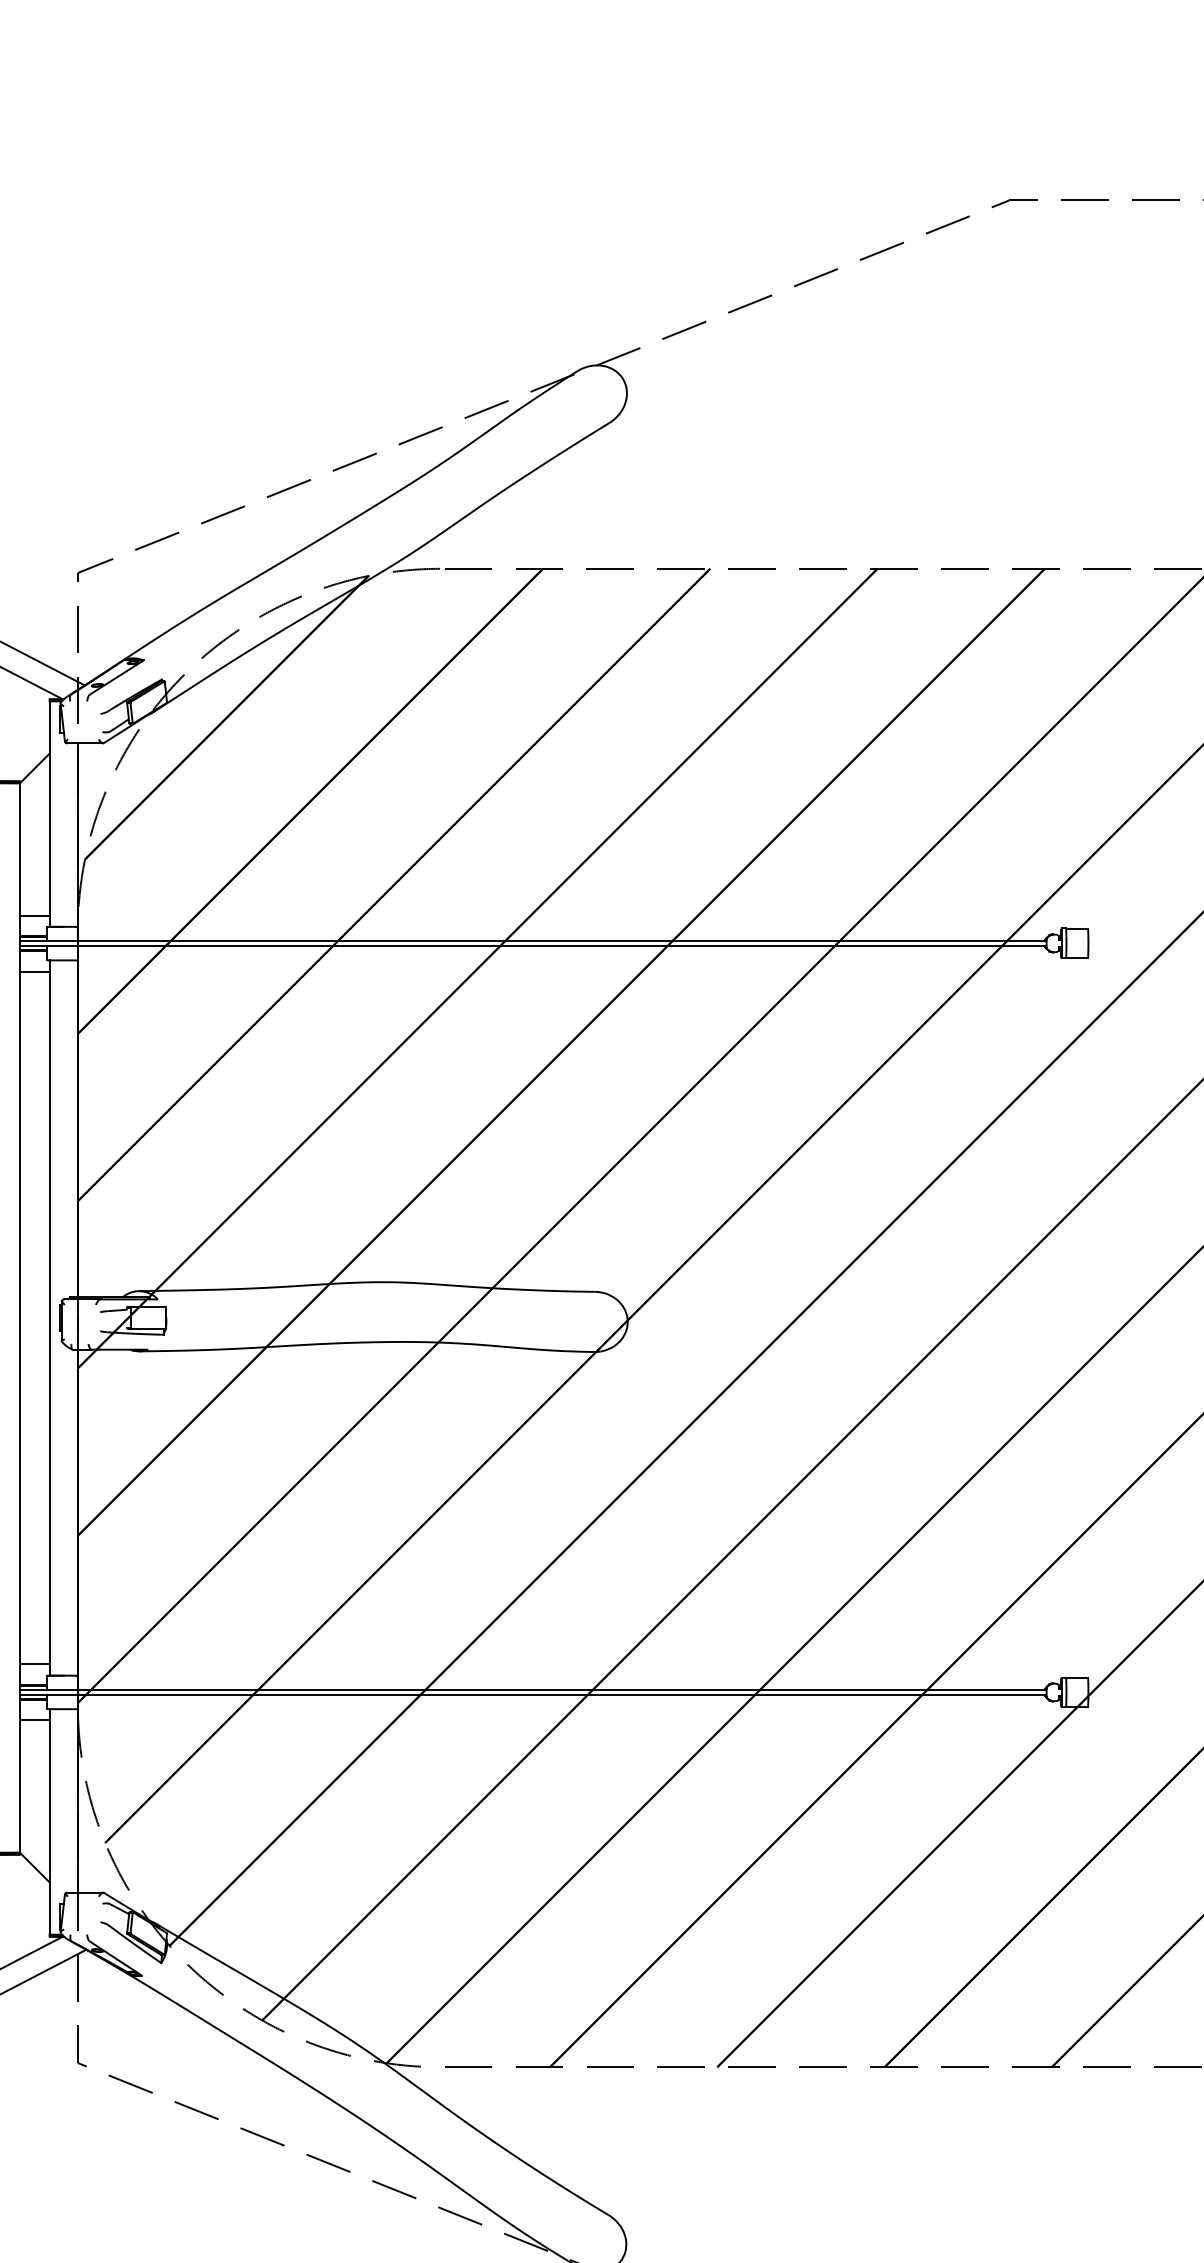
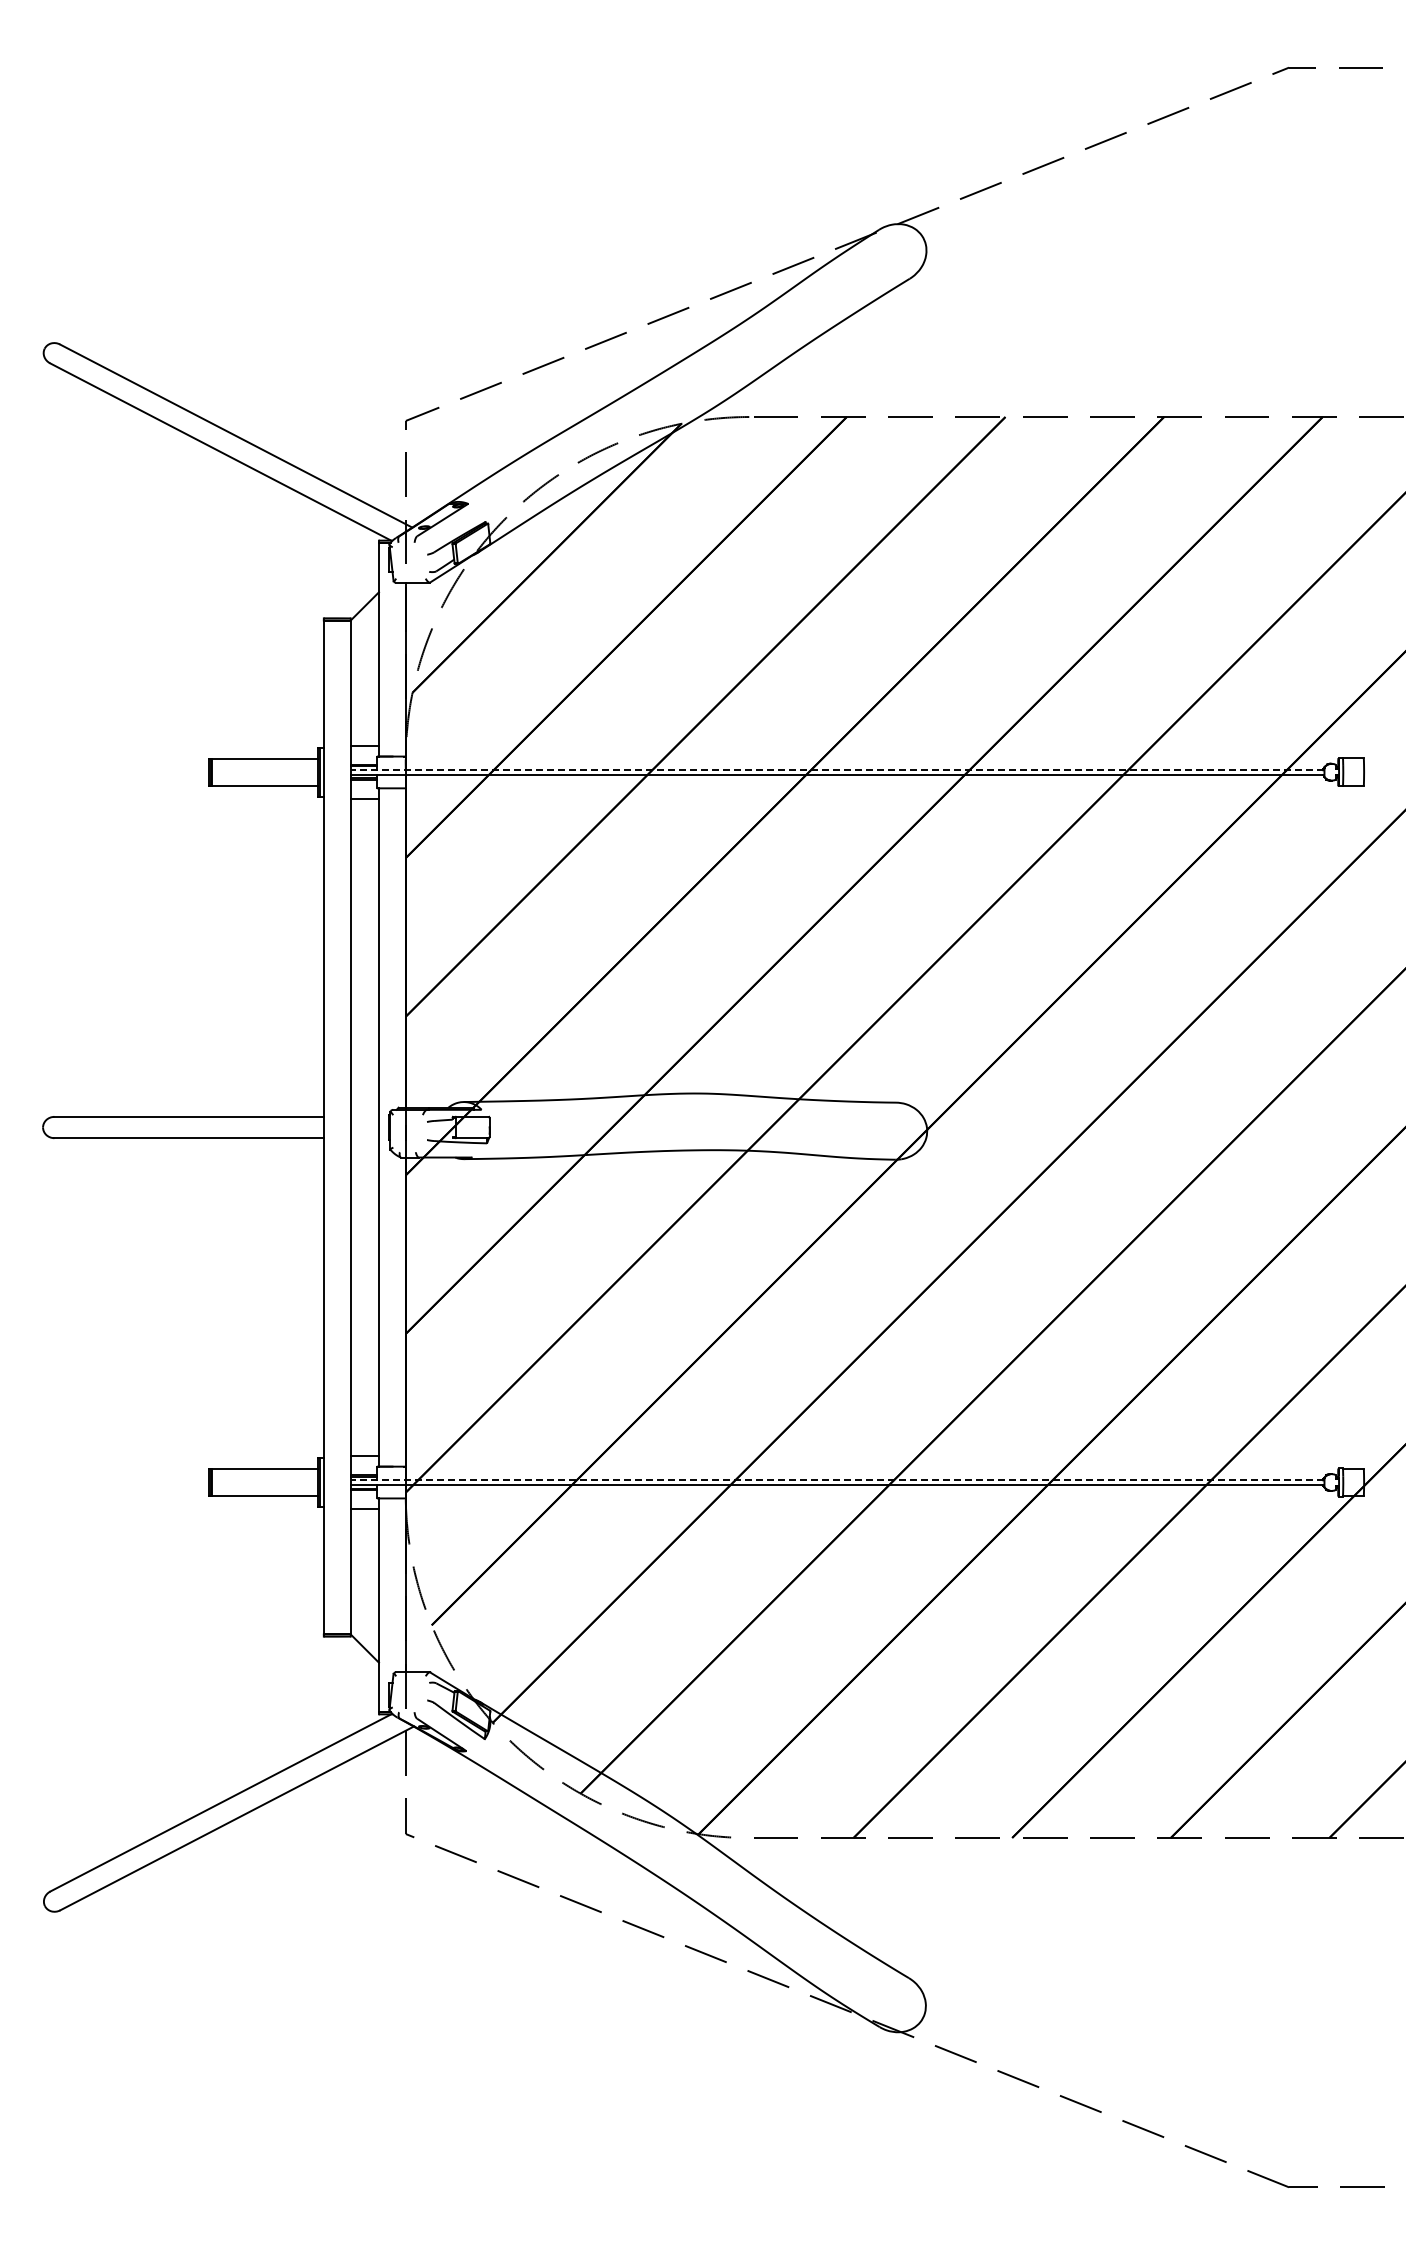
line: (533, 941) -> (837, 770), solid -> dashed
line: (533, 1690) -> (837, 1480), solid -> dashed

